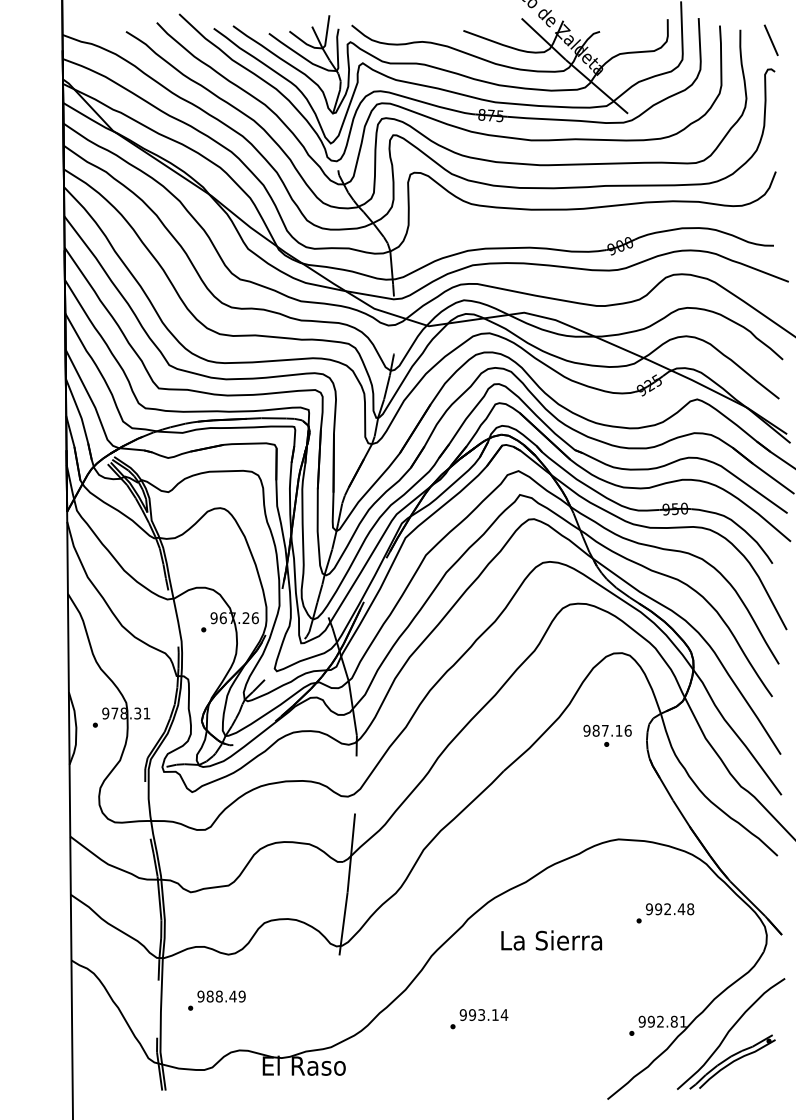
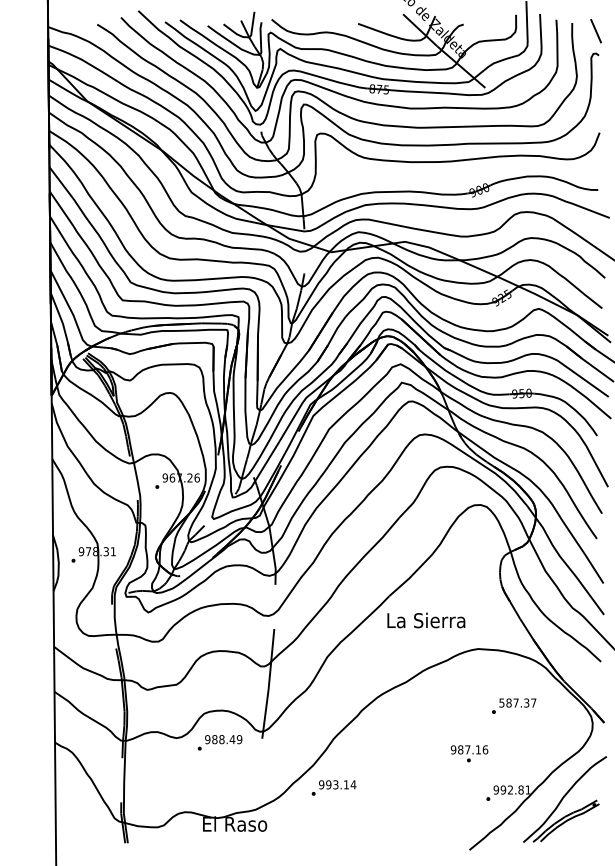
text: (607, 735) -> (469, 753), moved
text: (669, 909) -> (517, 703), 992.48 -> 587.37
text: (551, 940) -> (426, 620), moved
text: (216, 1000) -> (219, 742), moved
text: (479, 1019) -> (334, 788), moved

